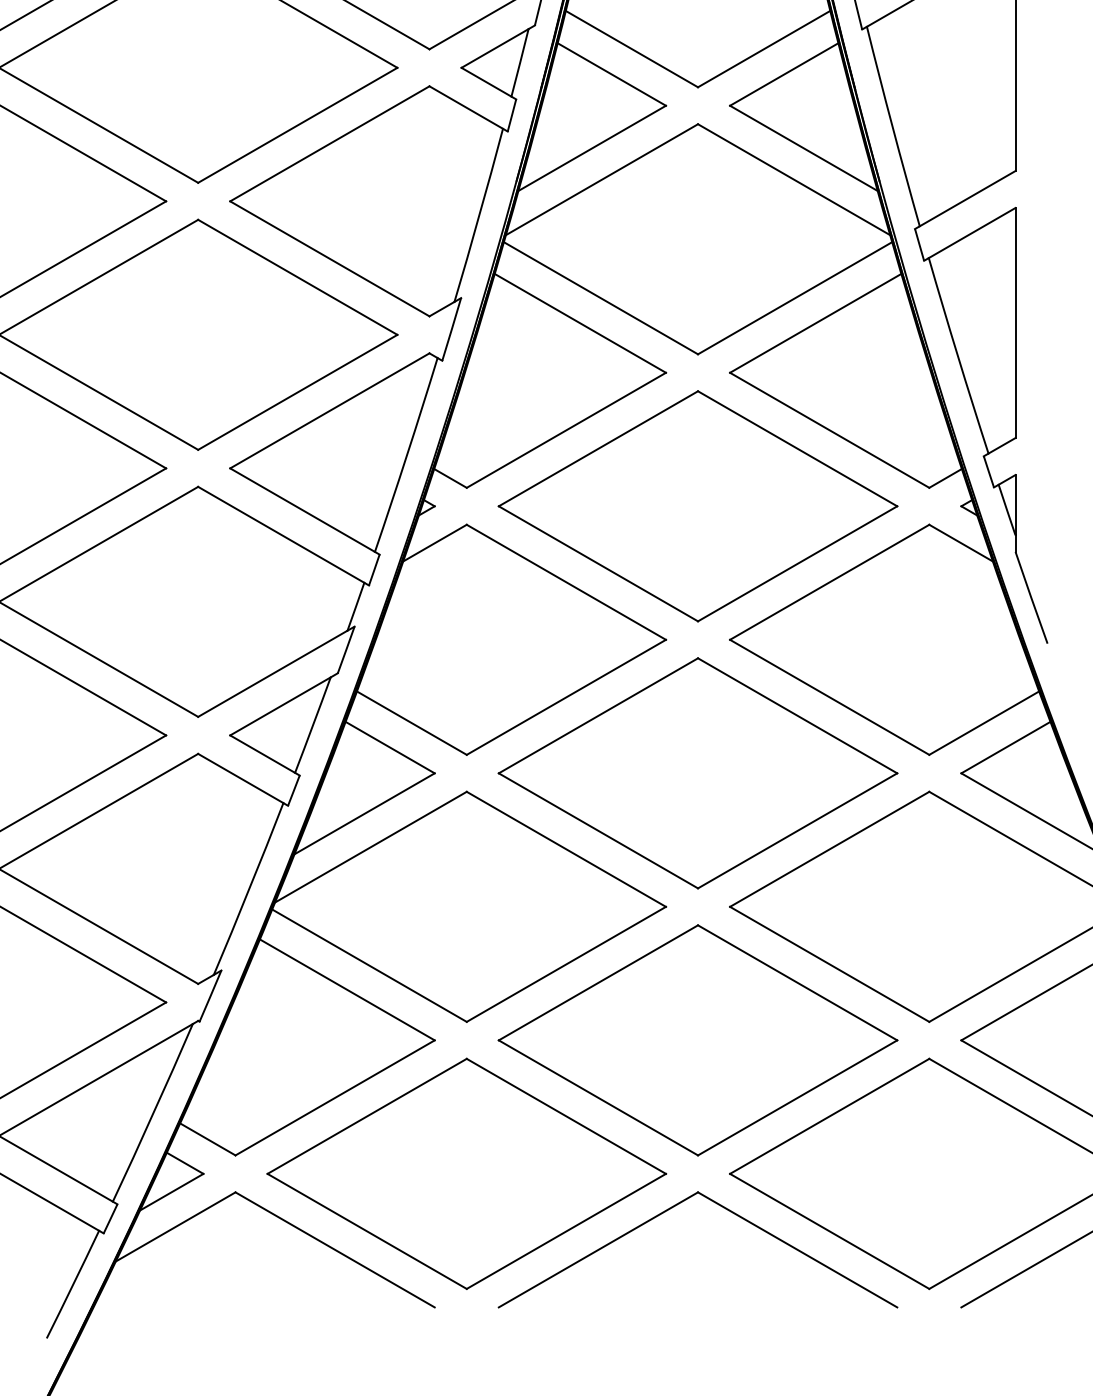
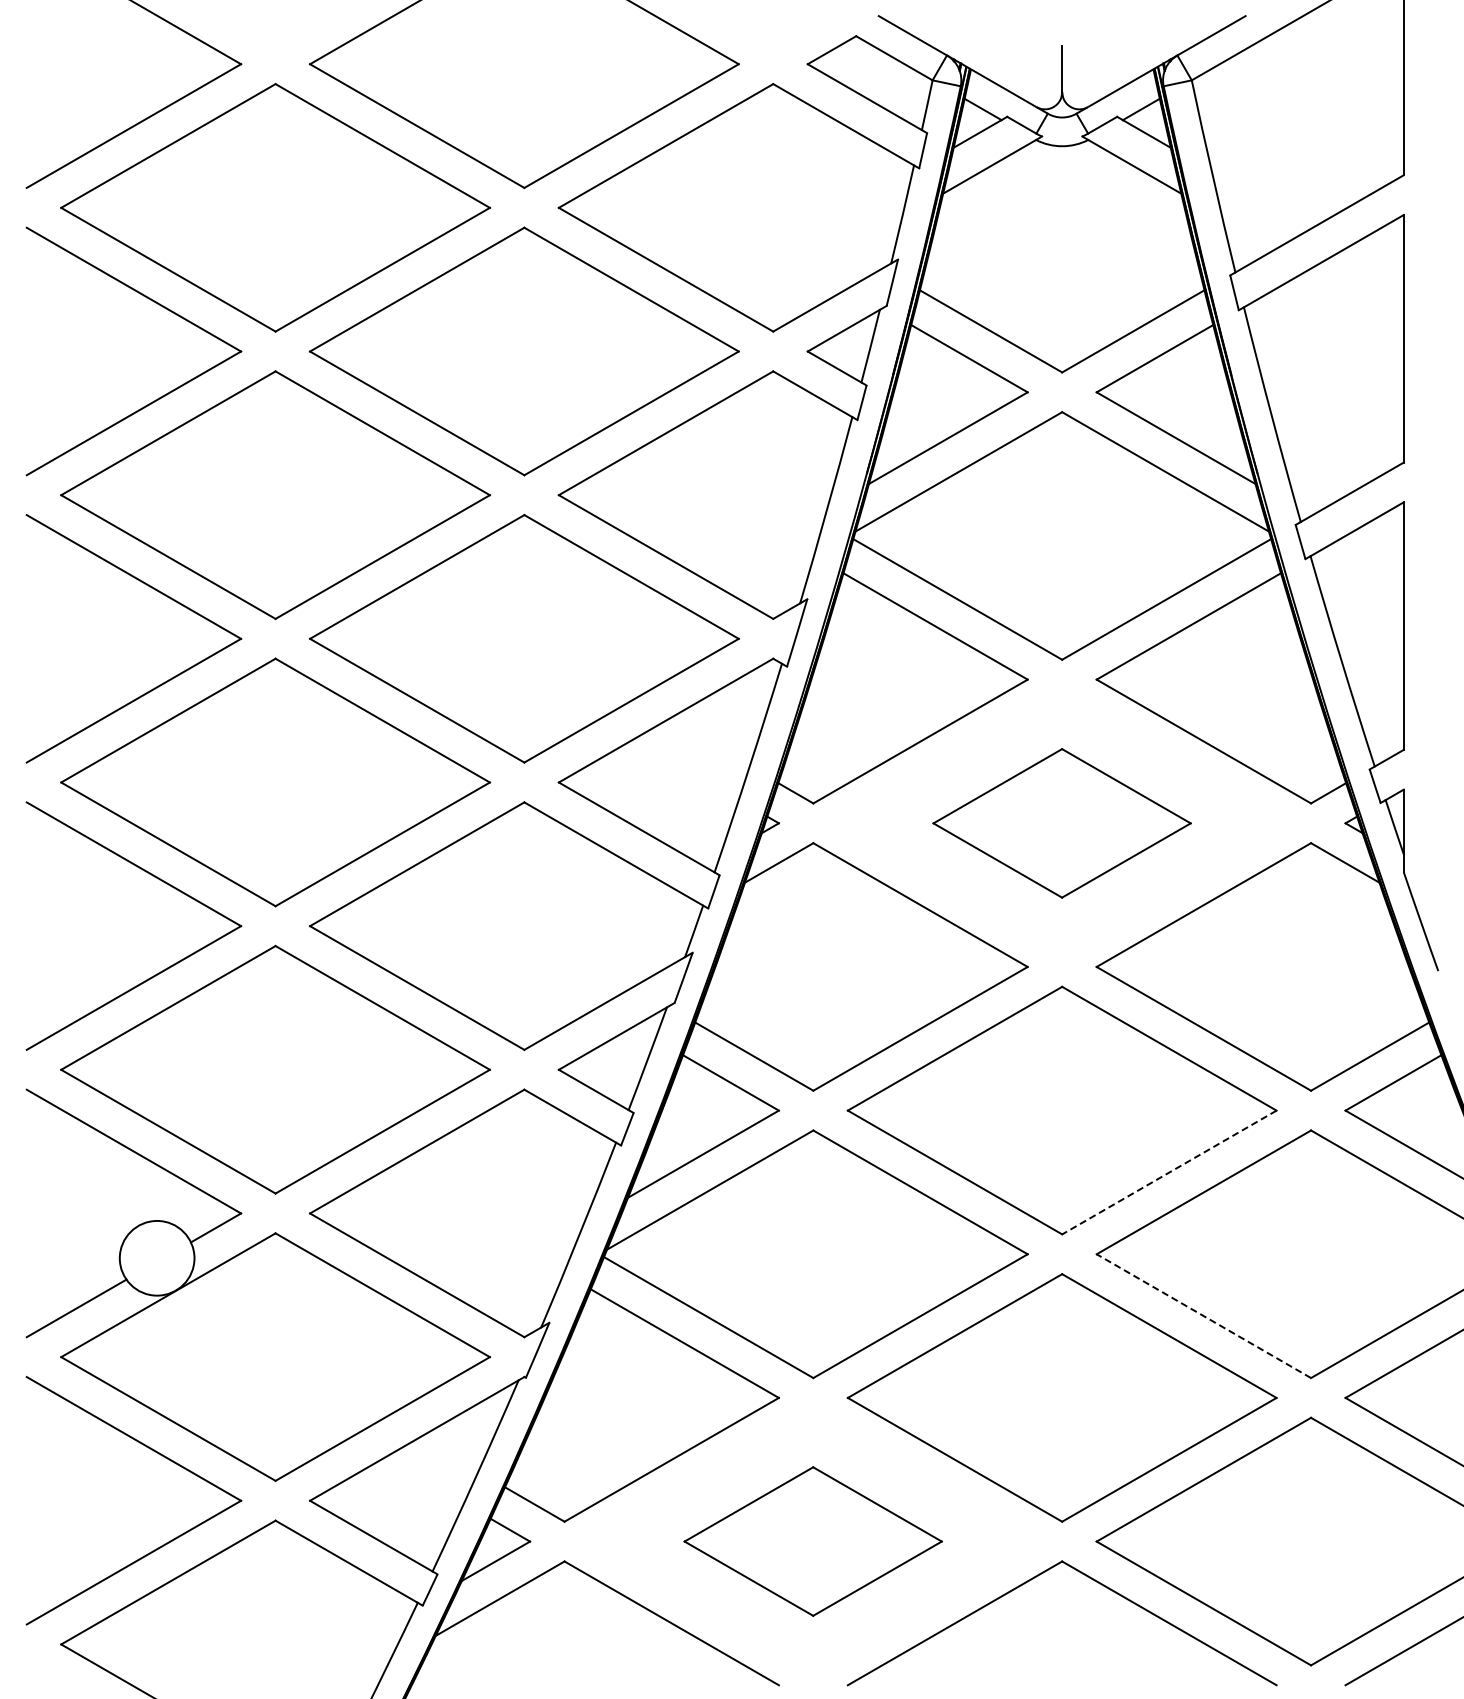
part: (697, 506) -> (1061, 823), size x0.6
line: (797, 830) -> (1169, 1172), solid -> dashed
line: (829, 964) -> (1203, 1316), solid -> dashed
part: (465, 1173) -> (812, 1541), size x0.6

